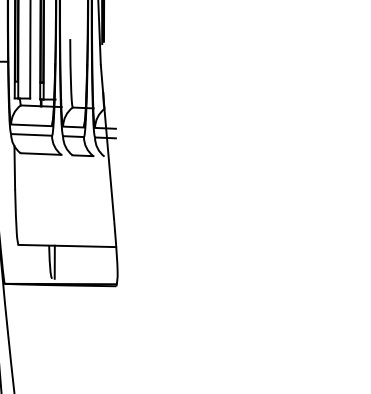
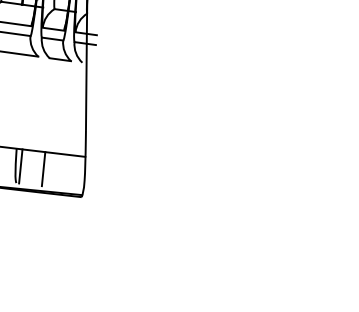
line: (76, 262) -> (43, 168), added

